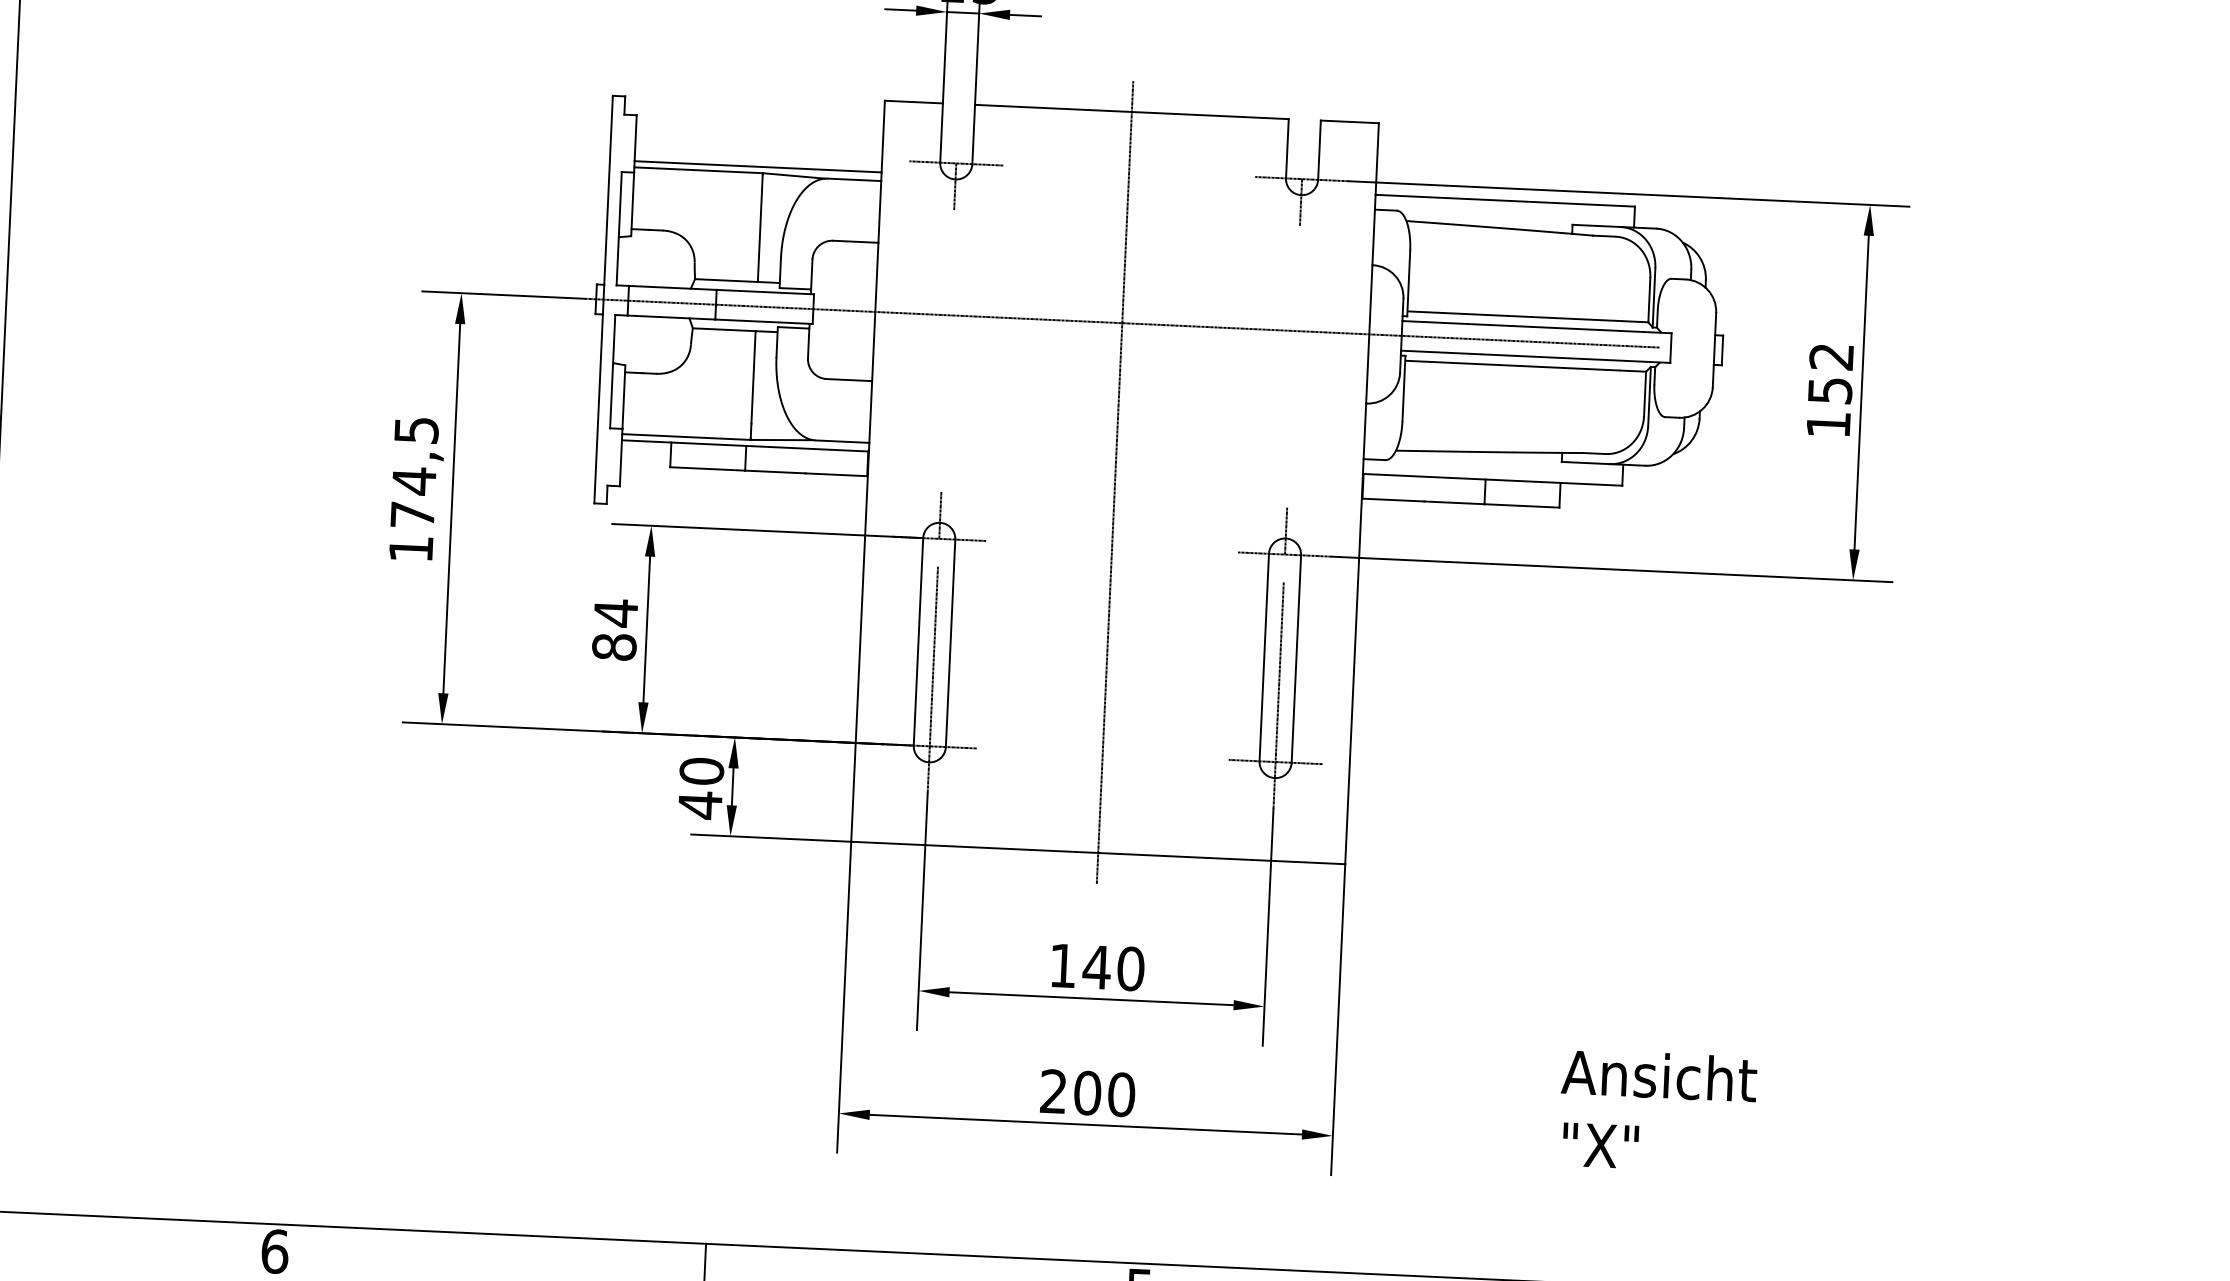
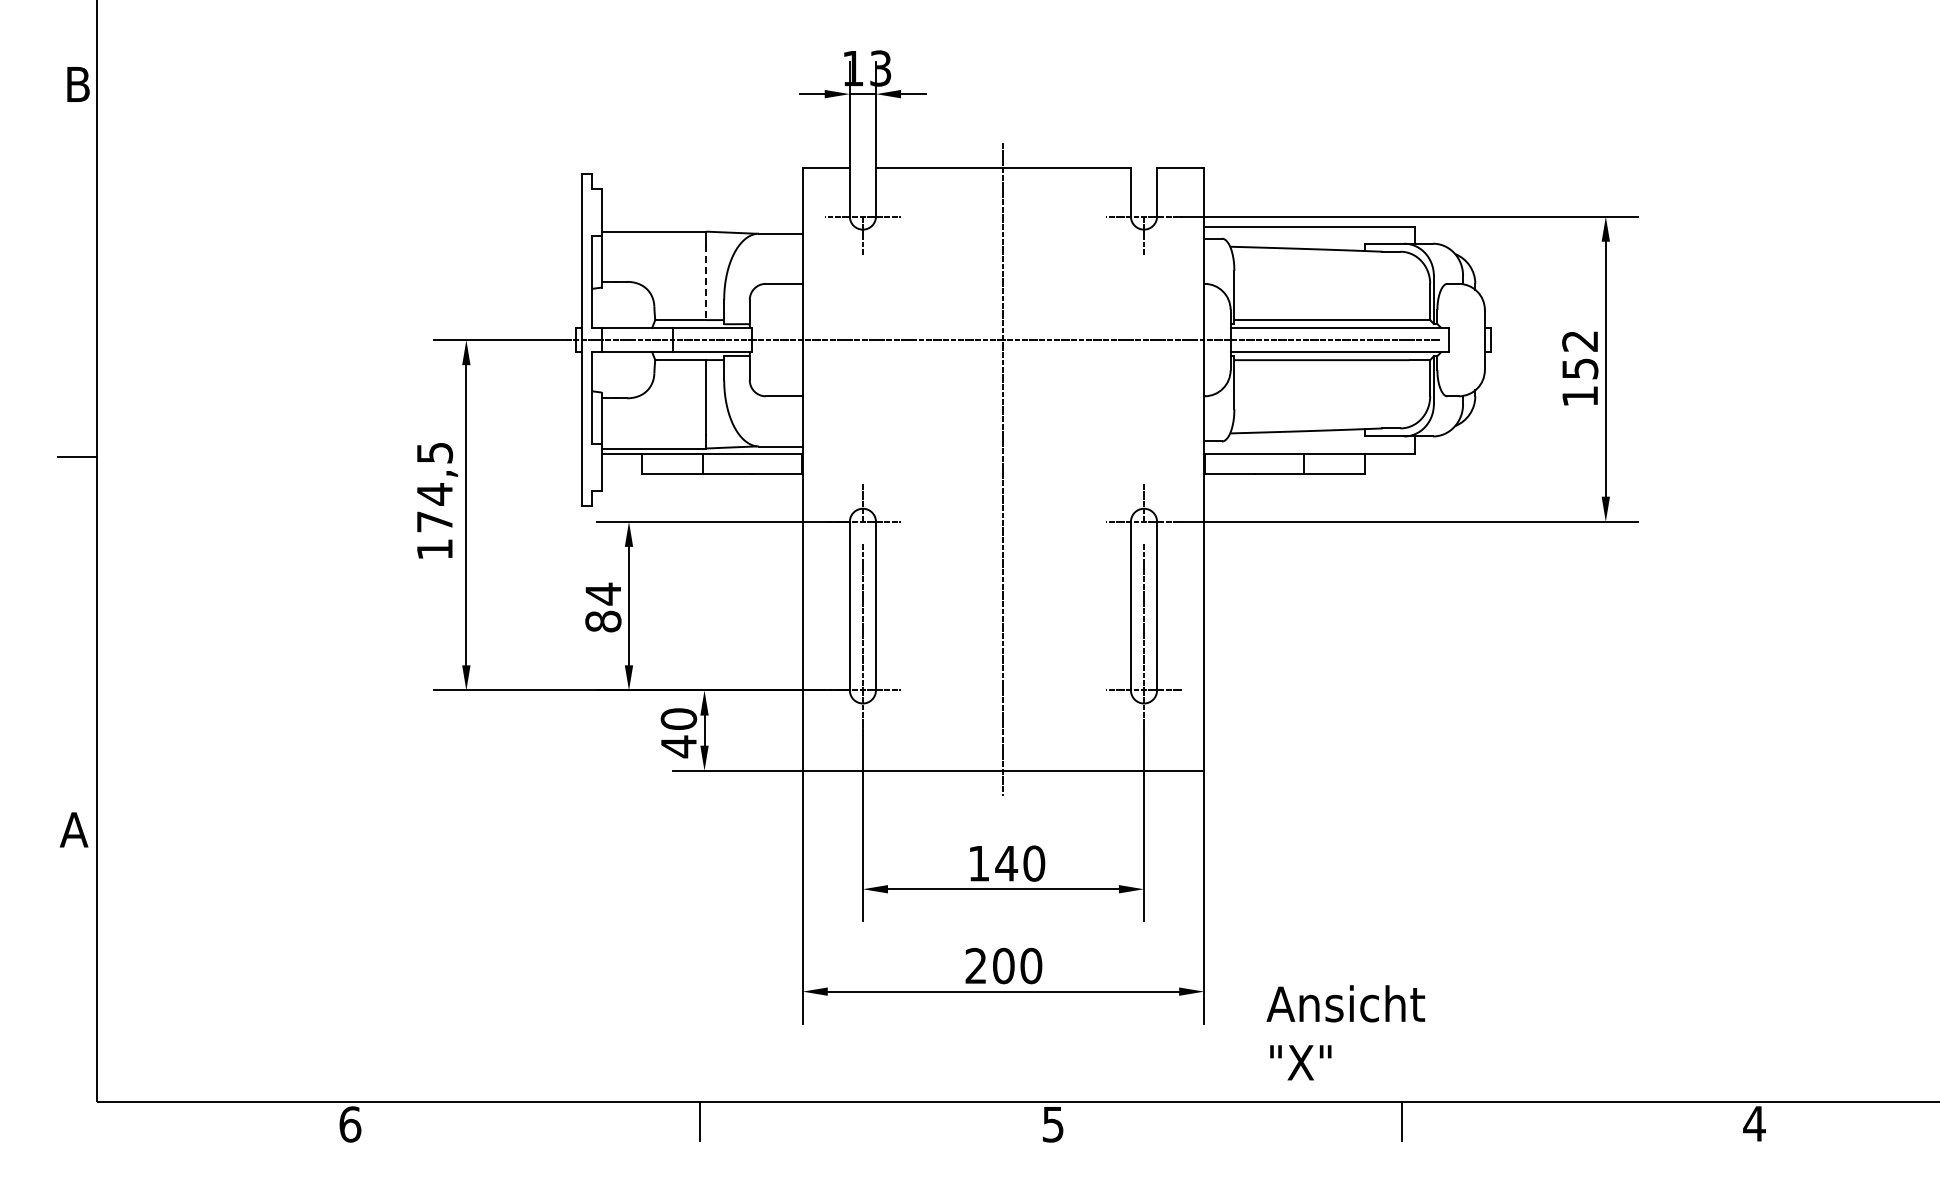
line: (757, 166) -> (701, 226), removed
line: (760, 235) -> (706, 282), solid -> dashed
text: (1657, 1111) -> (1345, 1032), moved

